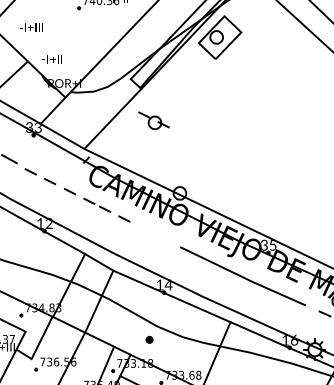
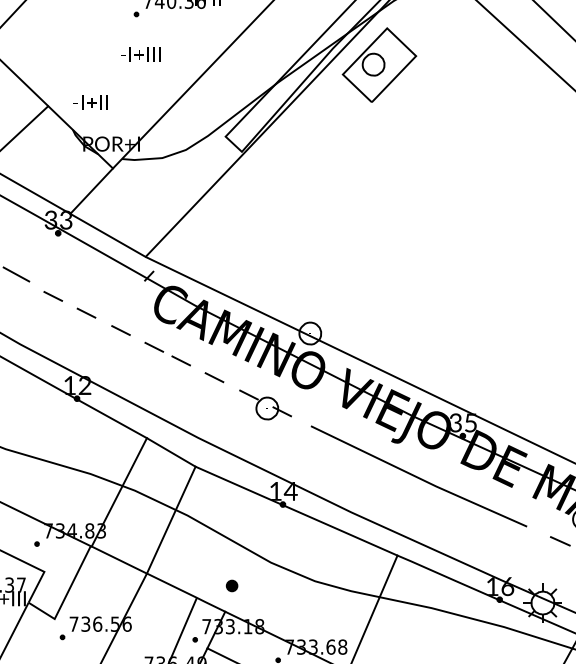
text: (31, 27) -> (140, 54), moved
part: (153, 120) -> (264, 404), moved
part: (149, 339) -> (231, 585), moved

